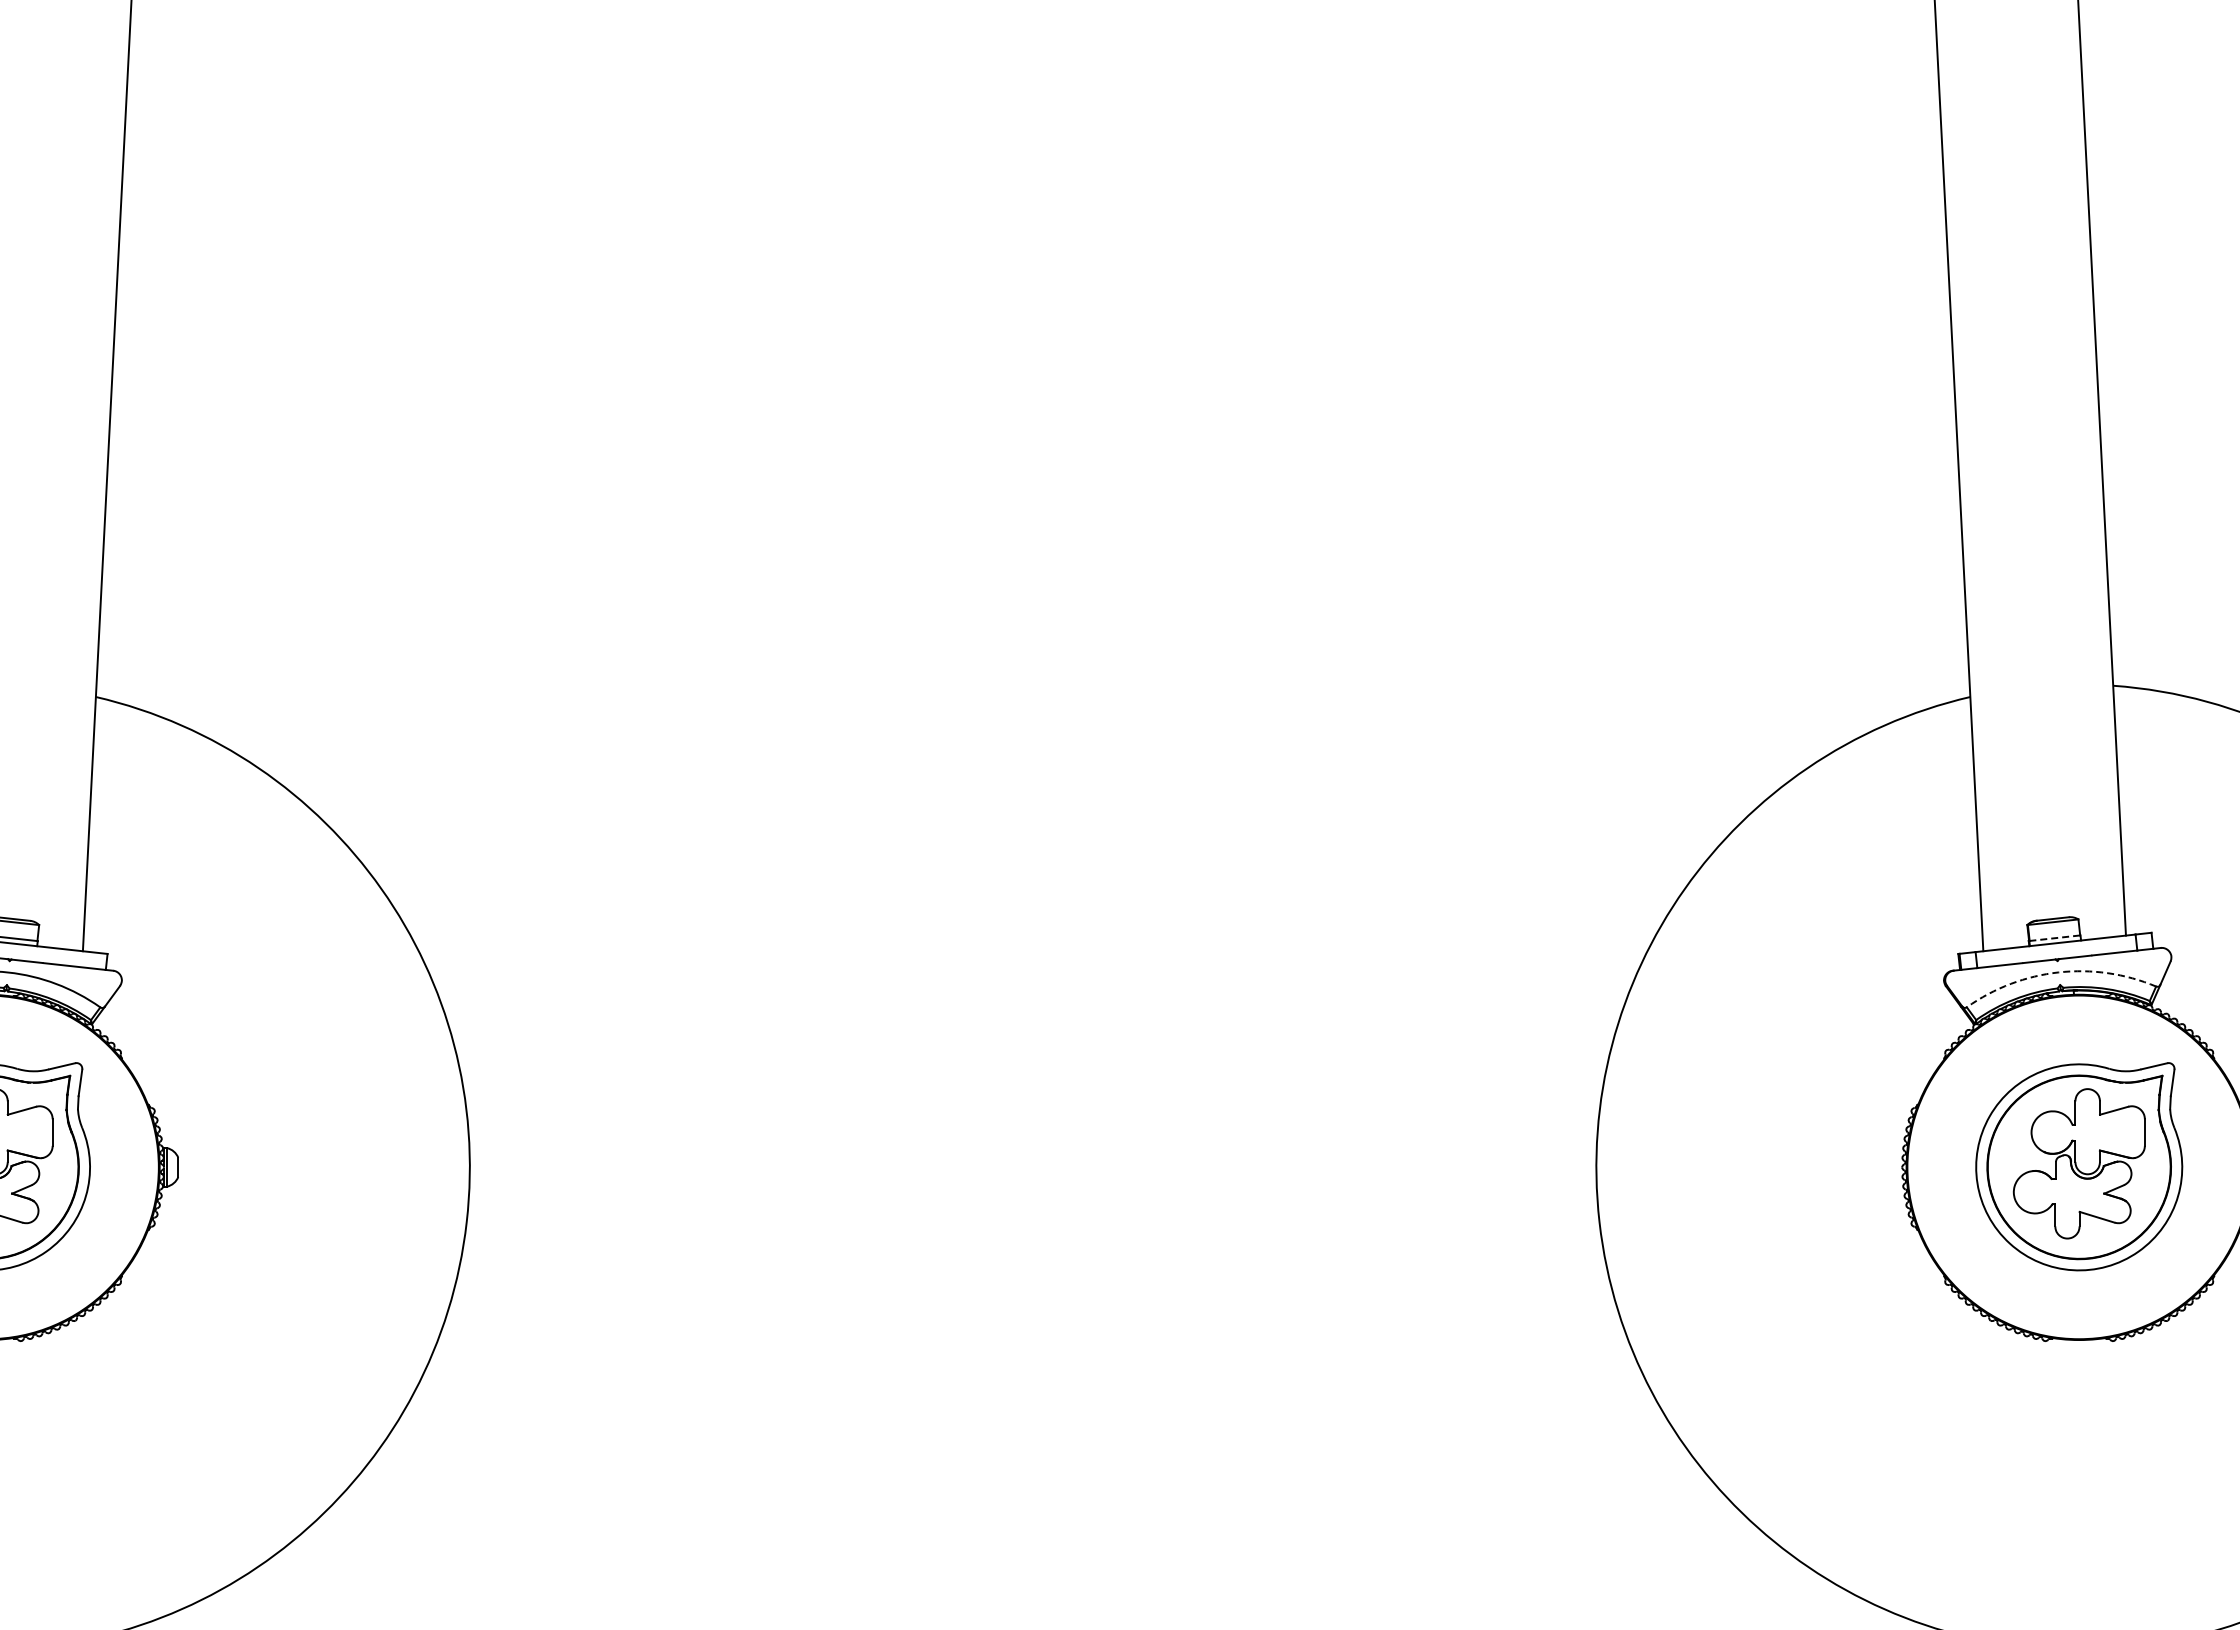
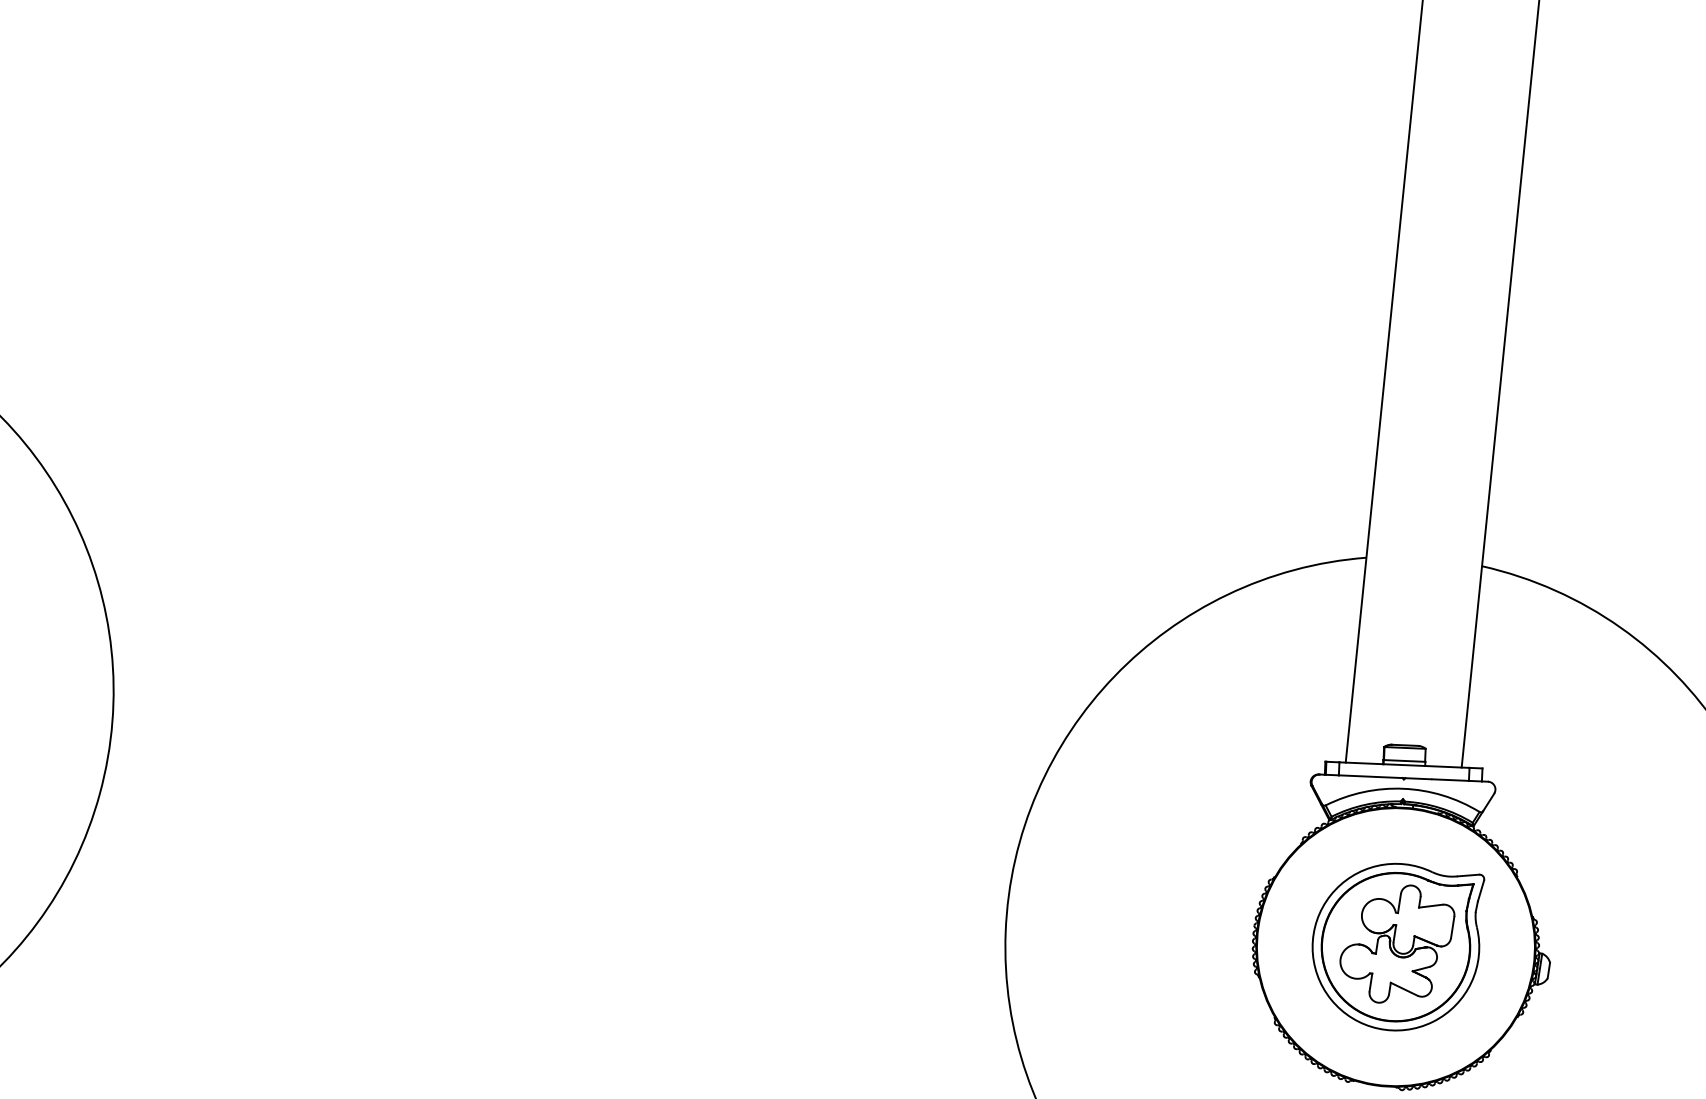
line: (2054, 938) -> (1404, 761), dashed -> solid
arc: (2058, 972) -> (1403, 788), dashed -> solid

